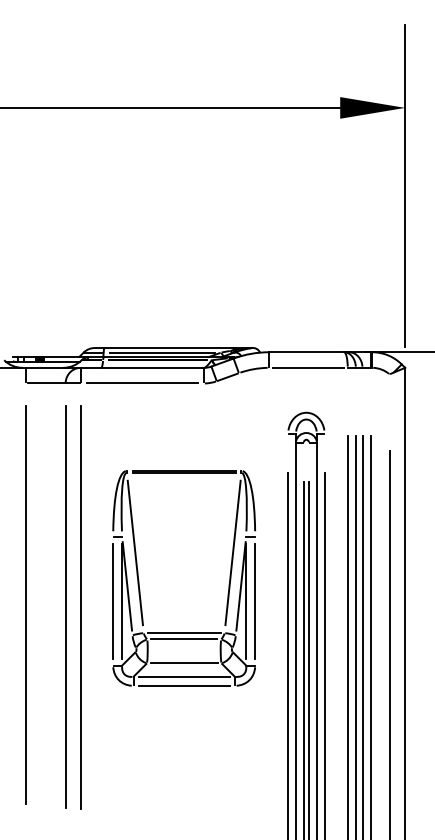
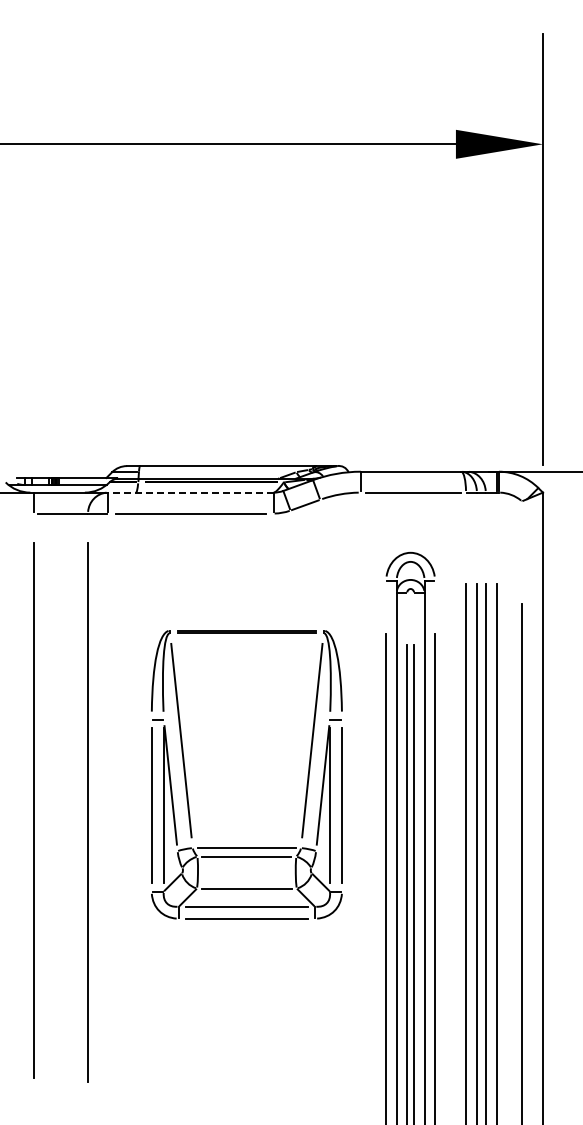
line: (162, 352) -> (217, 472), removed
line: (142, 367) -> (190, 492), solid -> dashed
line: (80, 607) -> (108, 813), removed

